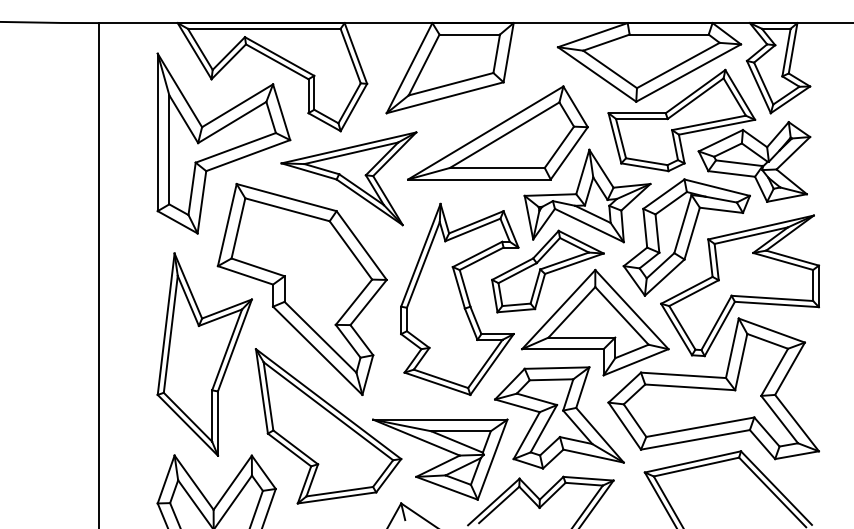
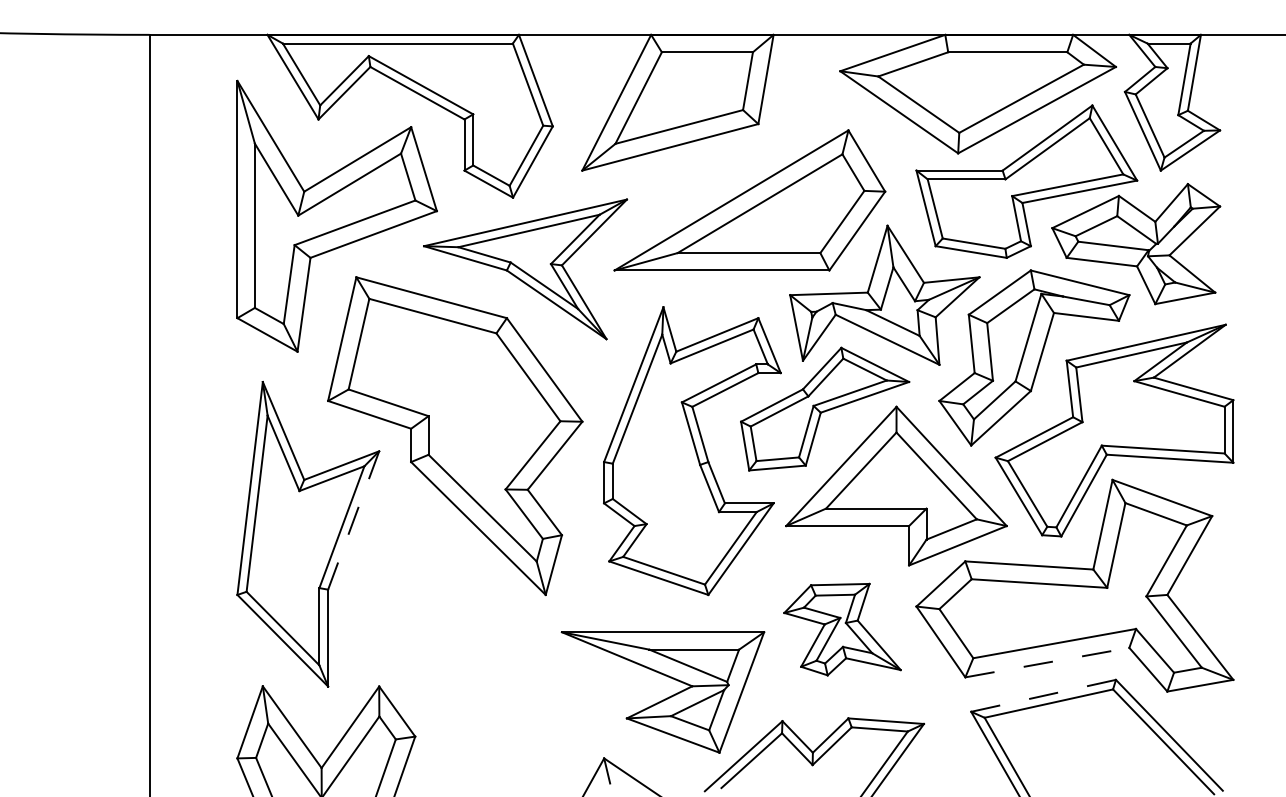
line: (234, 345) -> (353, 520), solid -> dashed
part: (559, 417) -> (842, 628), size x0.6
part: (328, 426) -> (494, 642), removed
line: (695, 439) -> (1047, 662), solid -> dashed
line: (693, 461) -> (1044, 695), solid -> dashed

